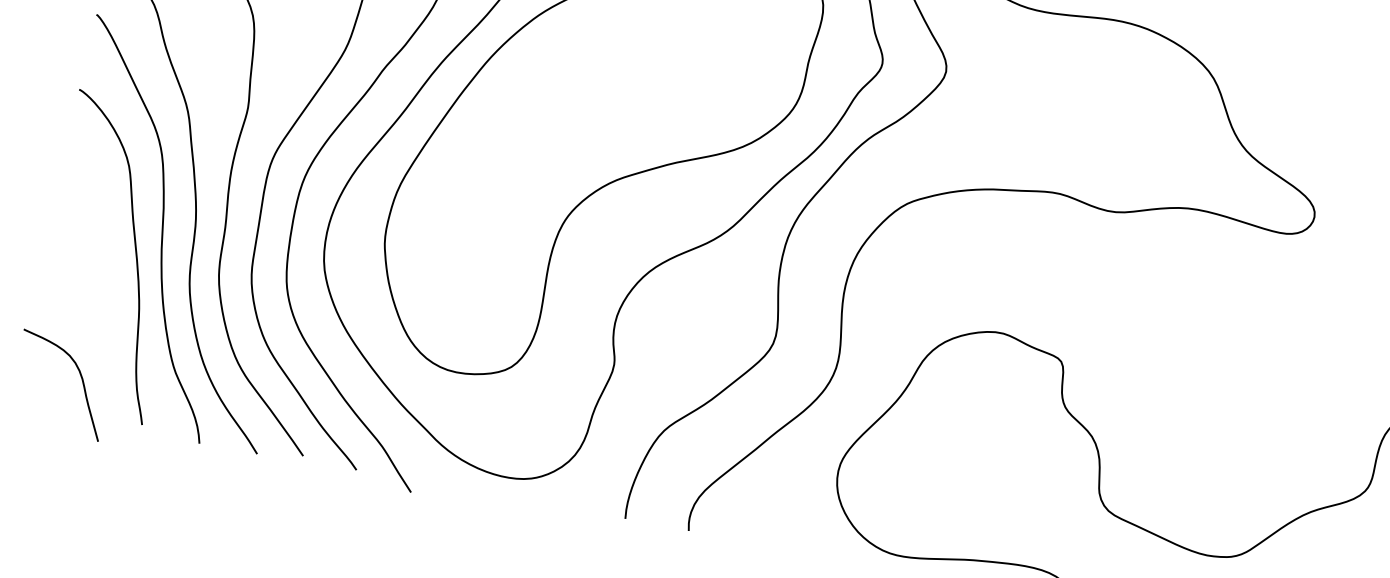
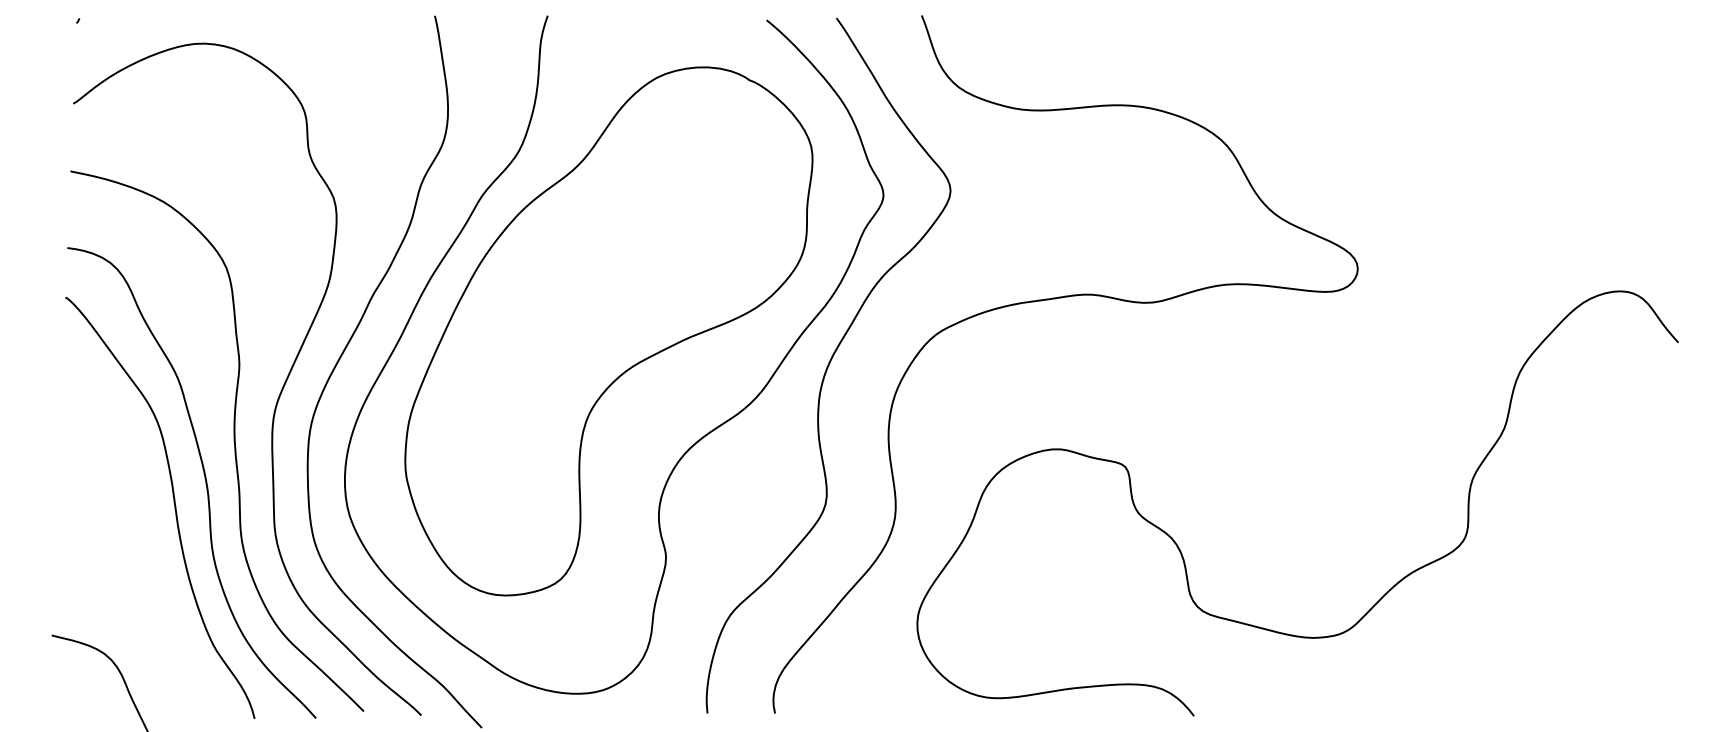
curve: (135, 253) -> (151, 535), removed

